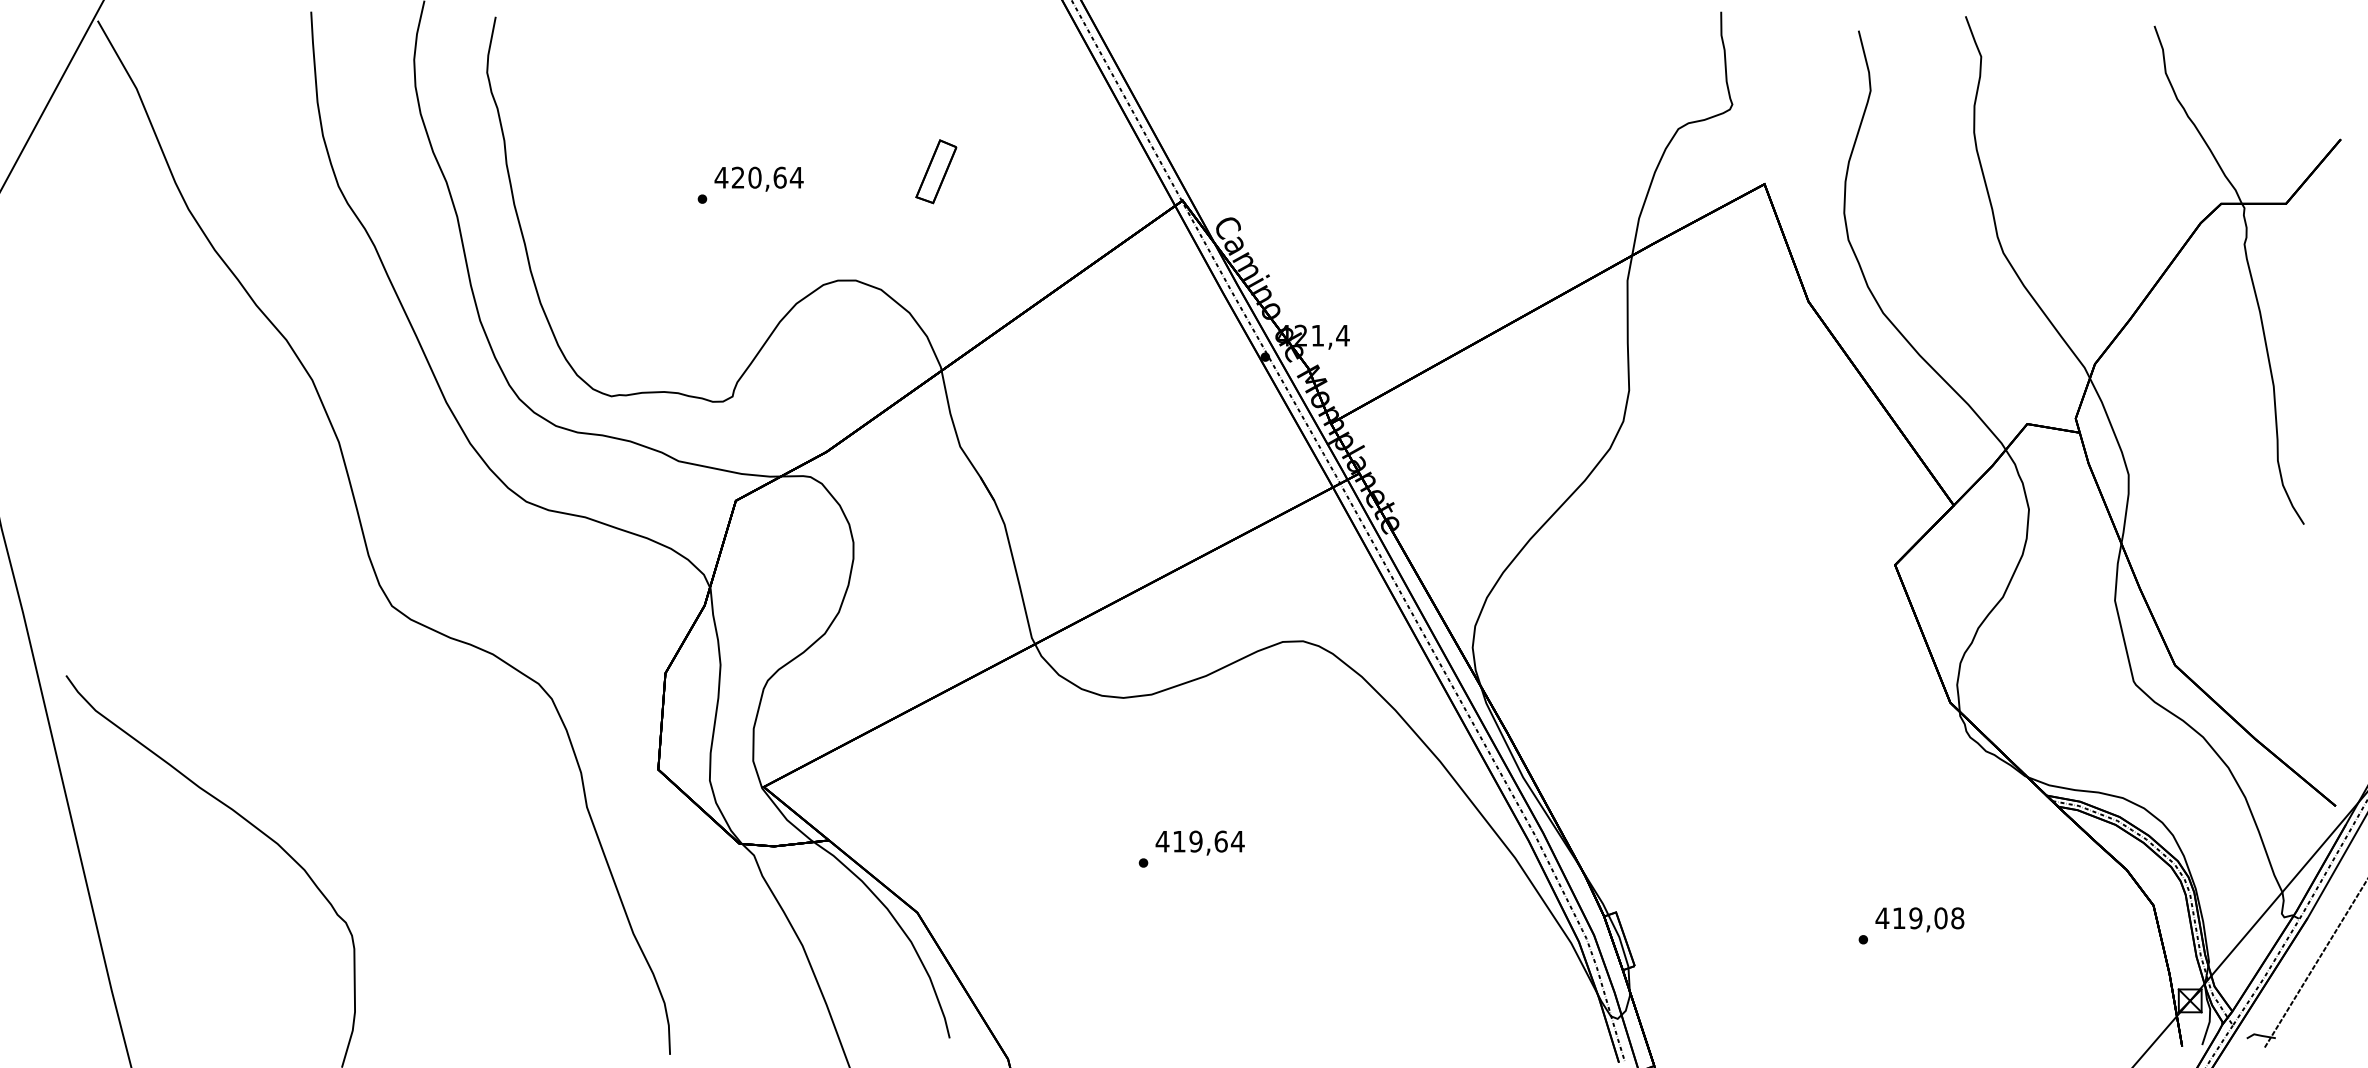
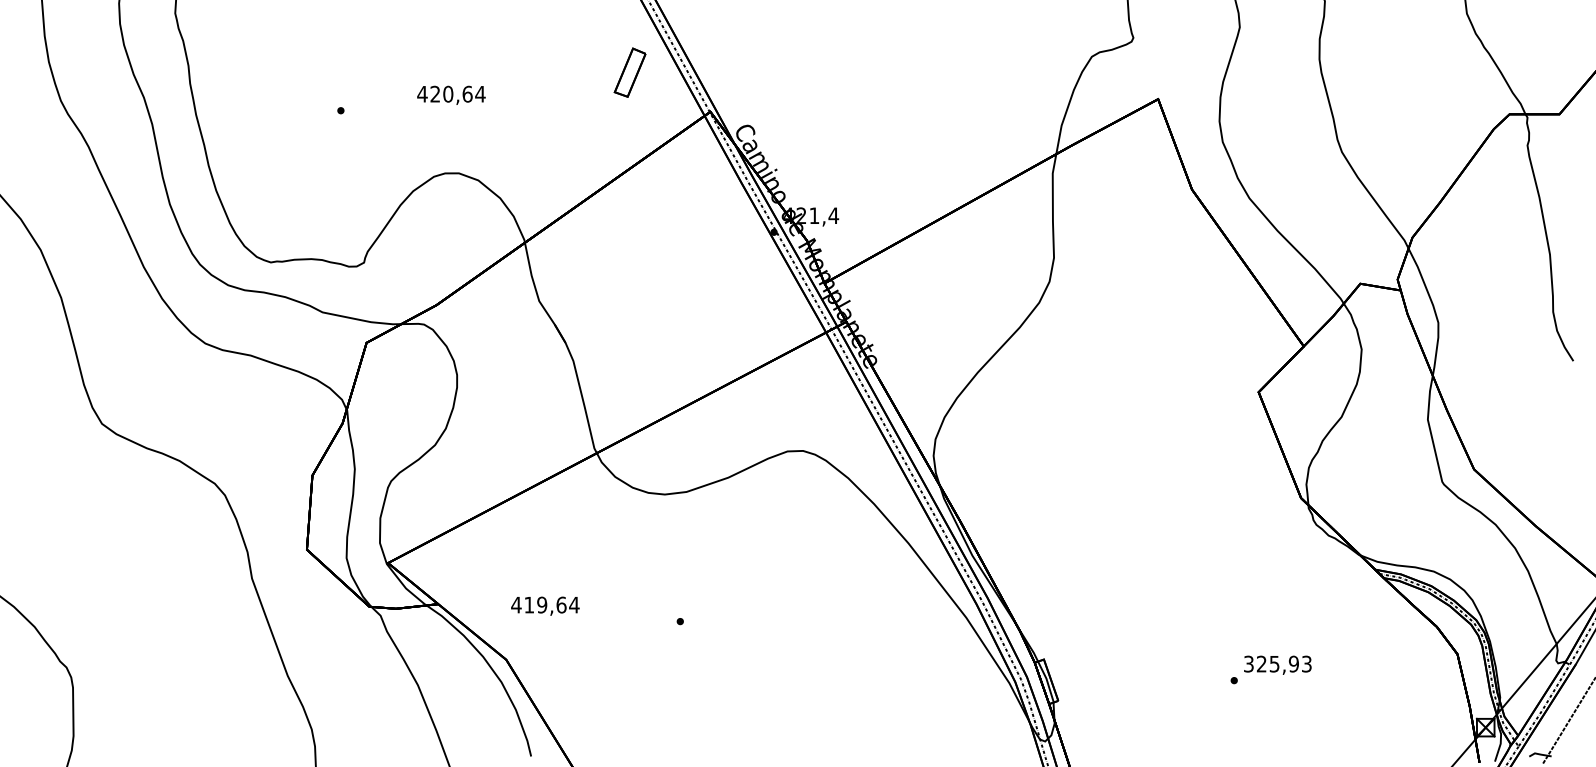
part: (936, 171) -> (630, 72), moved
text: (758, 178) -> (450, 94), moved
text: (1199, 842) -> (544, 605), moved
text: (1919, 918) -> (1277, 664), 419,08 -> 325,93

